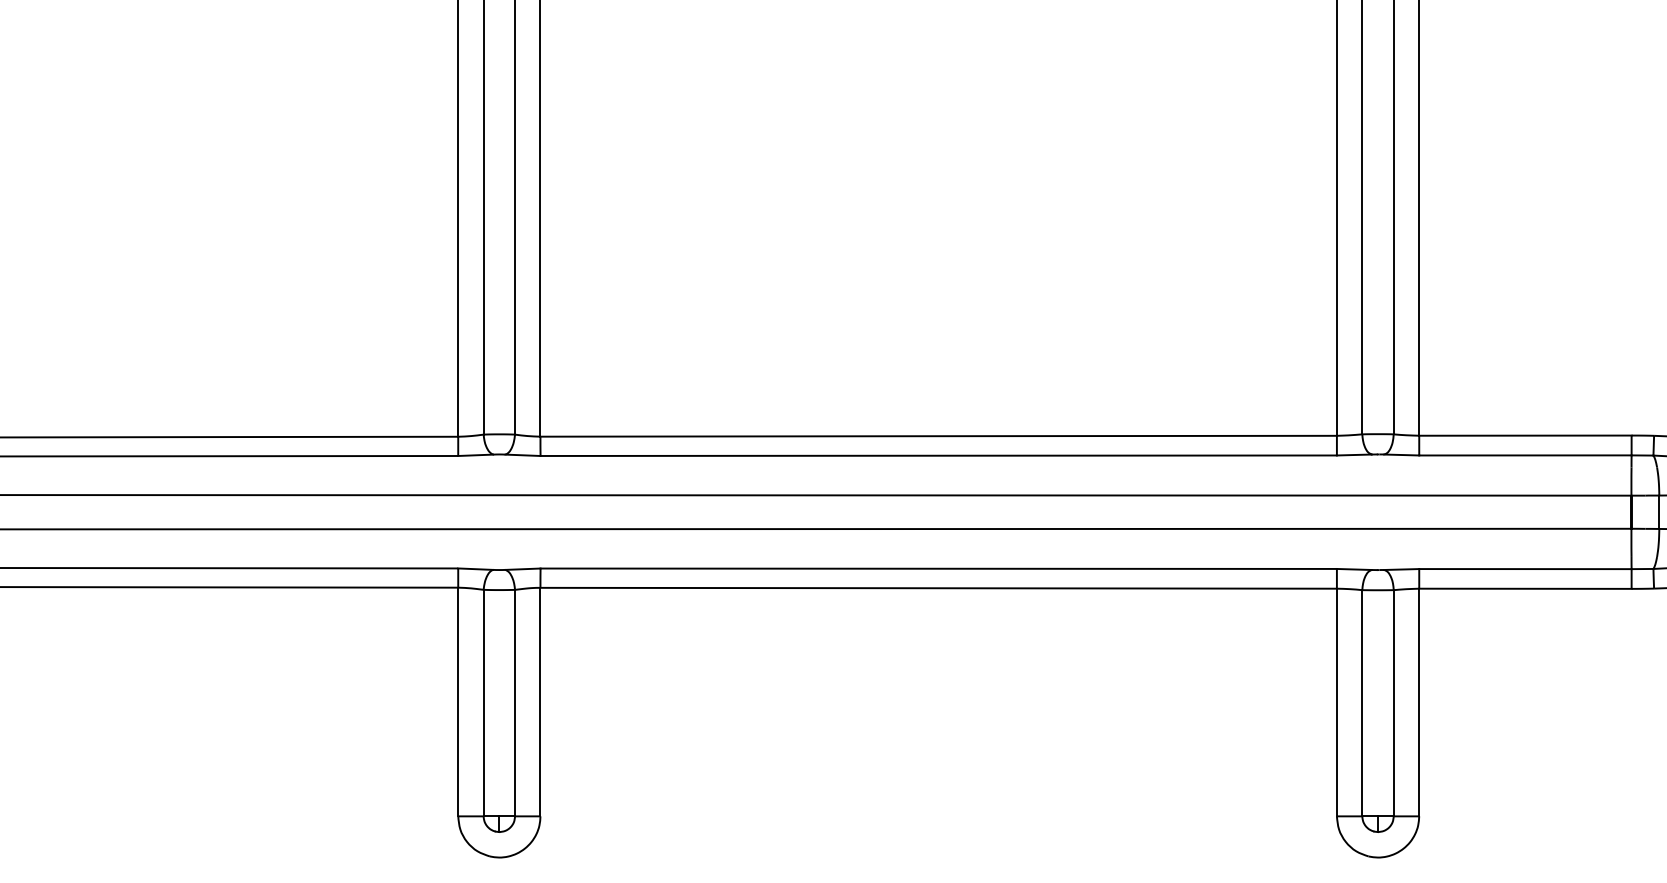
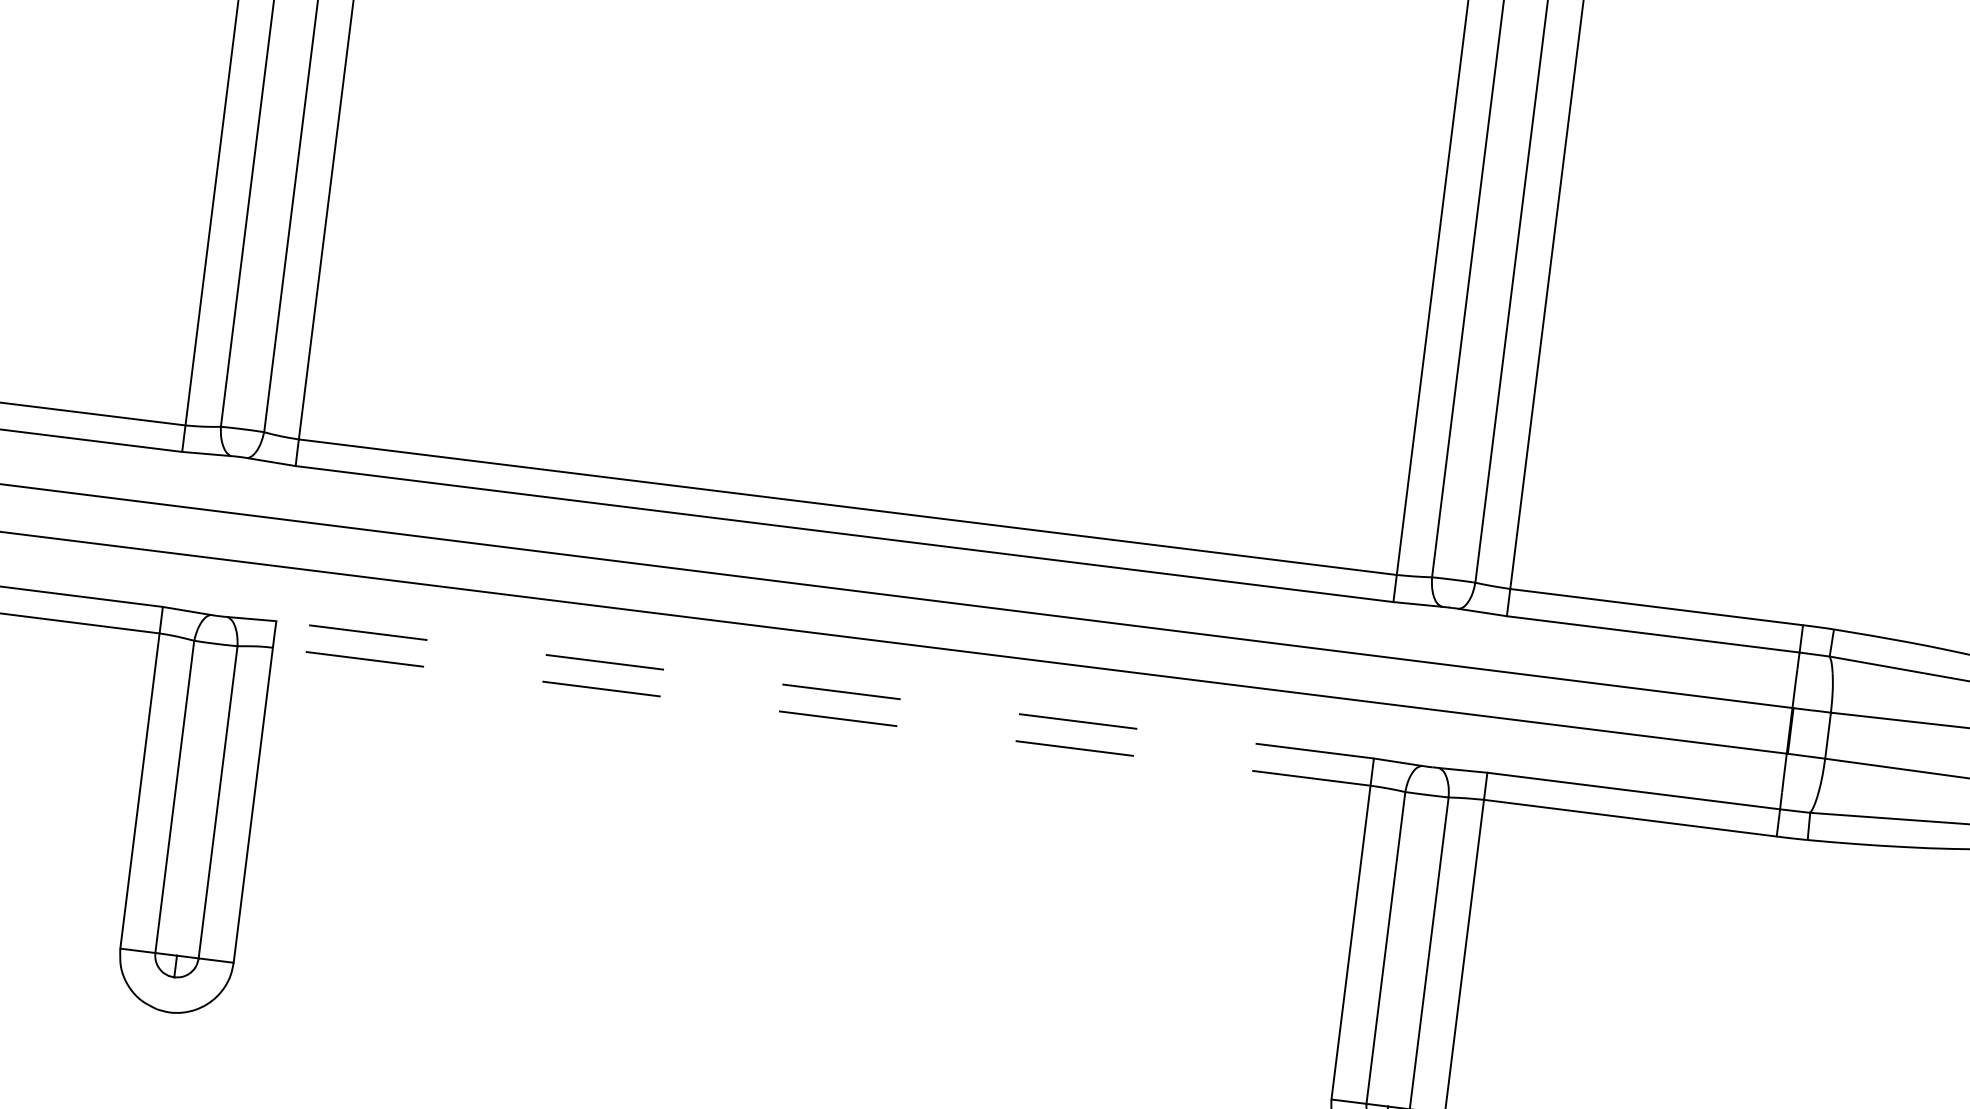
line: (938, 568) -> (824, 689), solid -> dashed
line: (937, 588) -> (820, 716), solid -> dashed

